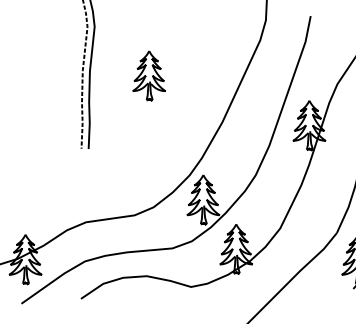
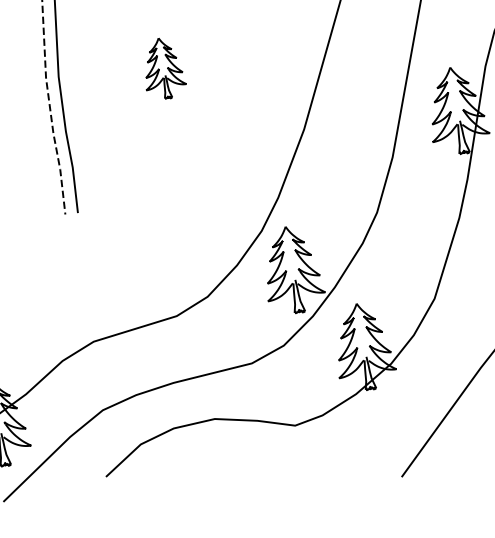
part: (148, 75) -> (162, 68), size x0.7

